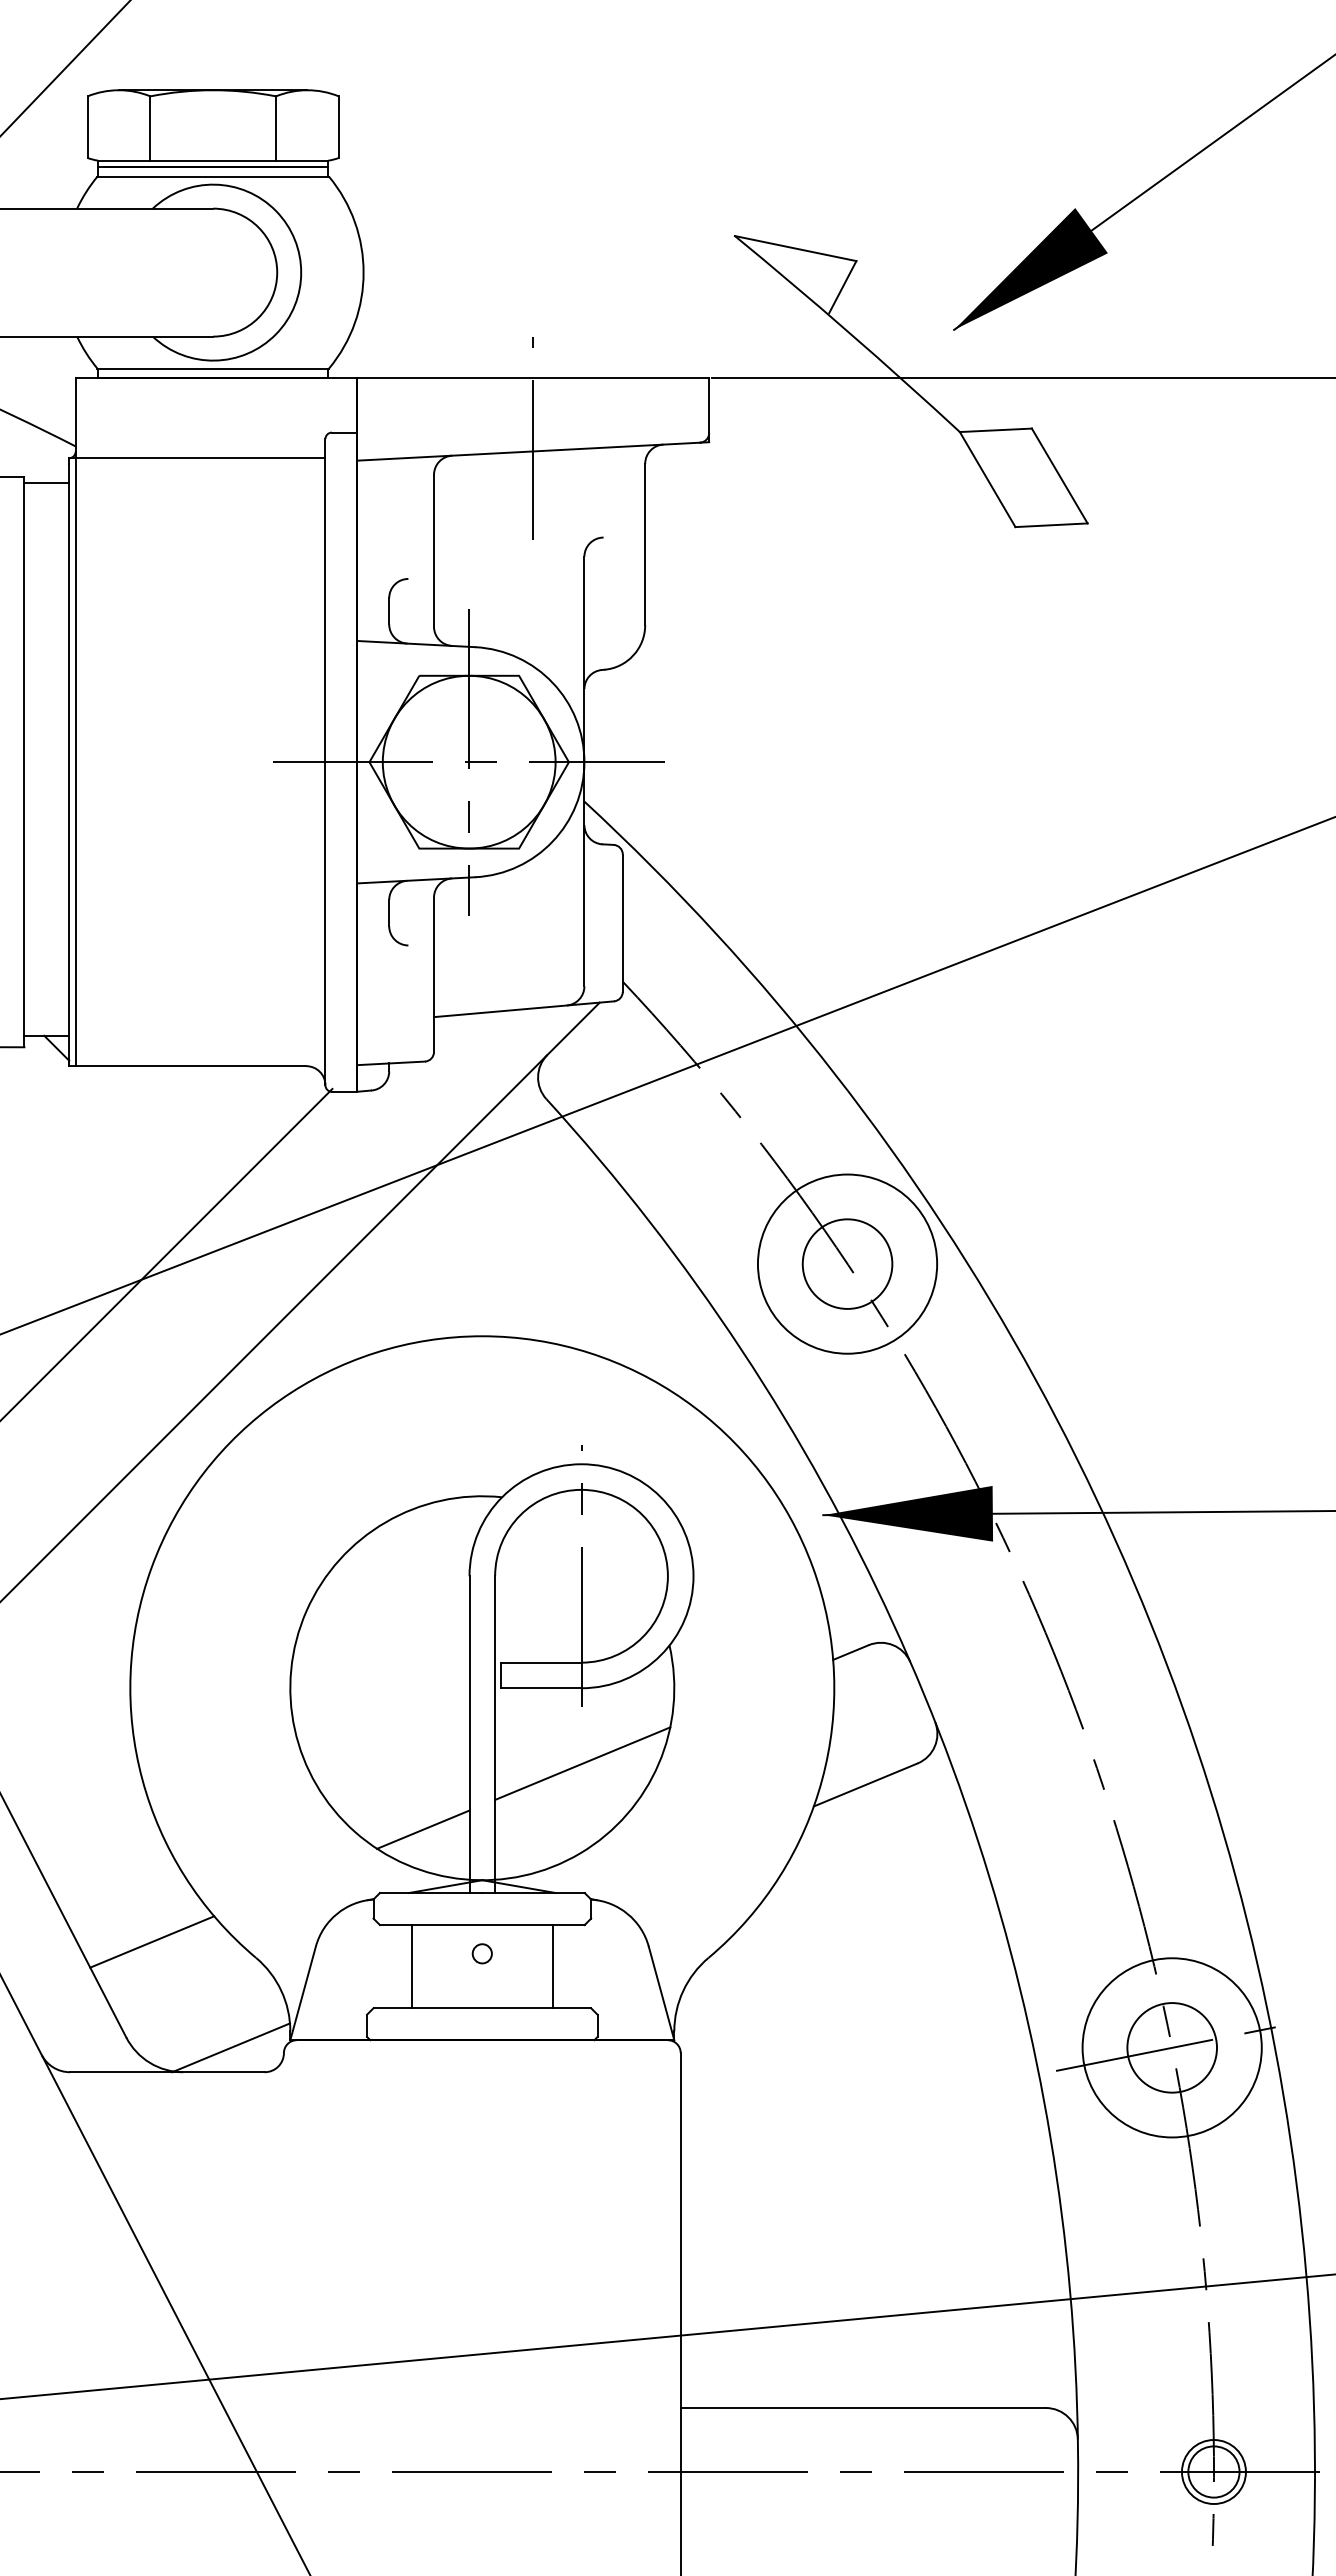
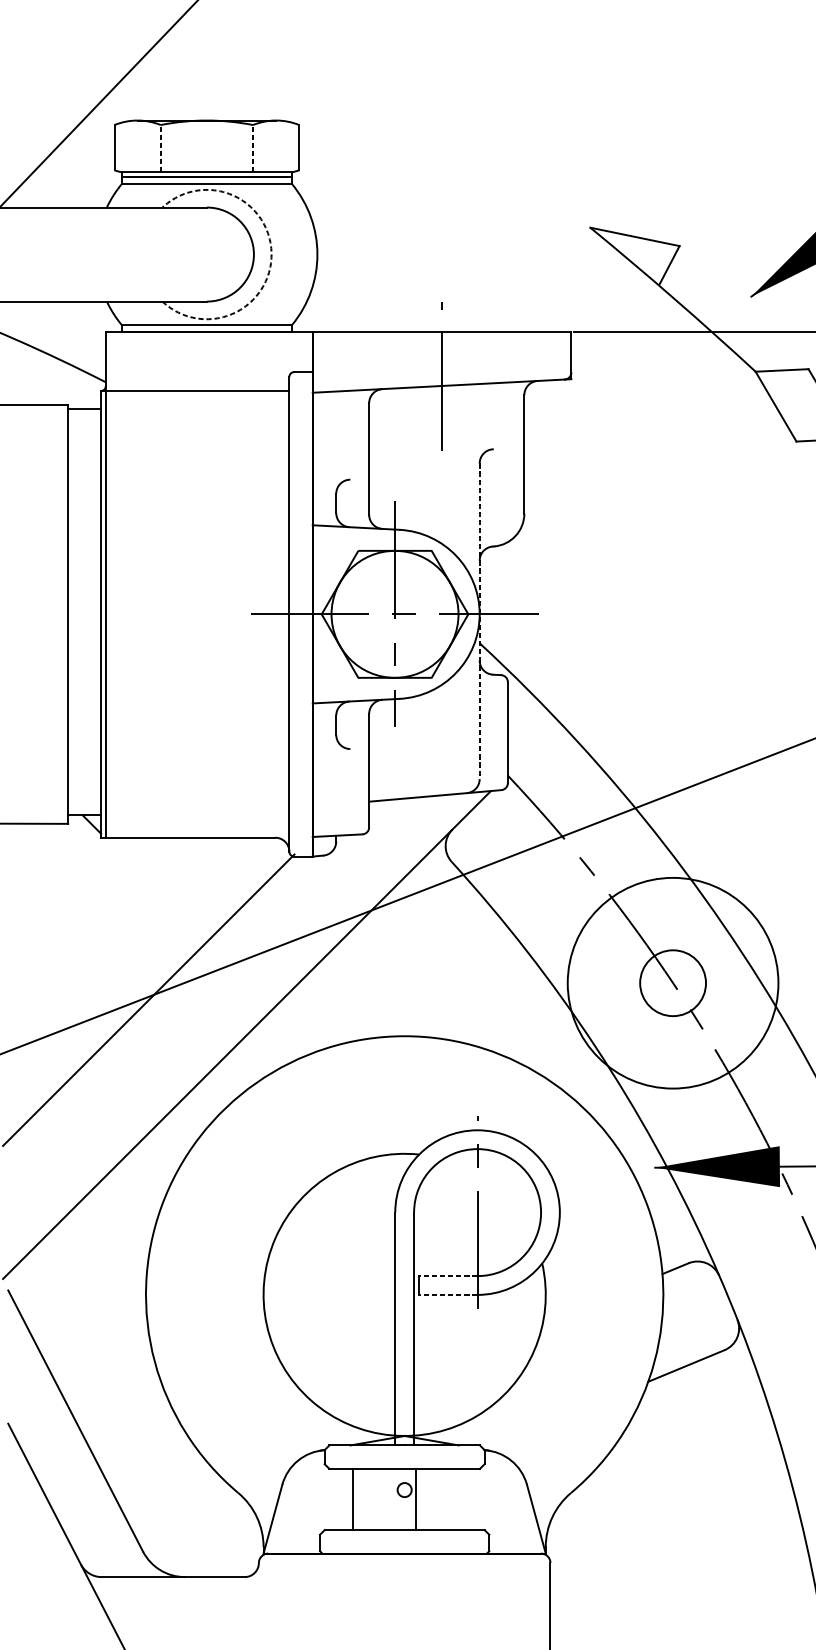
line: (150, 128) -> (160, 148), solid -> dashed
line: (276, 128) -> (253, 148), solid -> dashed
arc: (301, 272) -> (271, 254), solid -> dashed
line: (584, 771) -> (479, 621), solid -> dashed
circle: (847, 1263) -> (673, 982), size x1.6
line: (540, 1662) -> (447, 1275), solid -> dashed
line: (540, 1688) -> (447, 1295), solid -> dashed
line: (582, 1763) -> (478, 1350), removed
line: (423, 1829) -> (361, 1398), removed
line: (152, 1941) -> (162, 1481), removed
line: (552, 1966) -> (415, 1499), moved
line: (231, 2047) -> (220, 1558), removed

